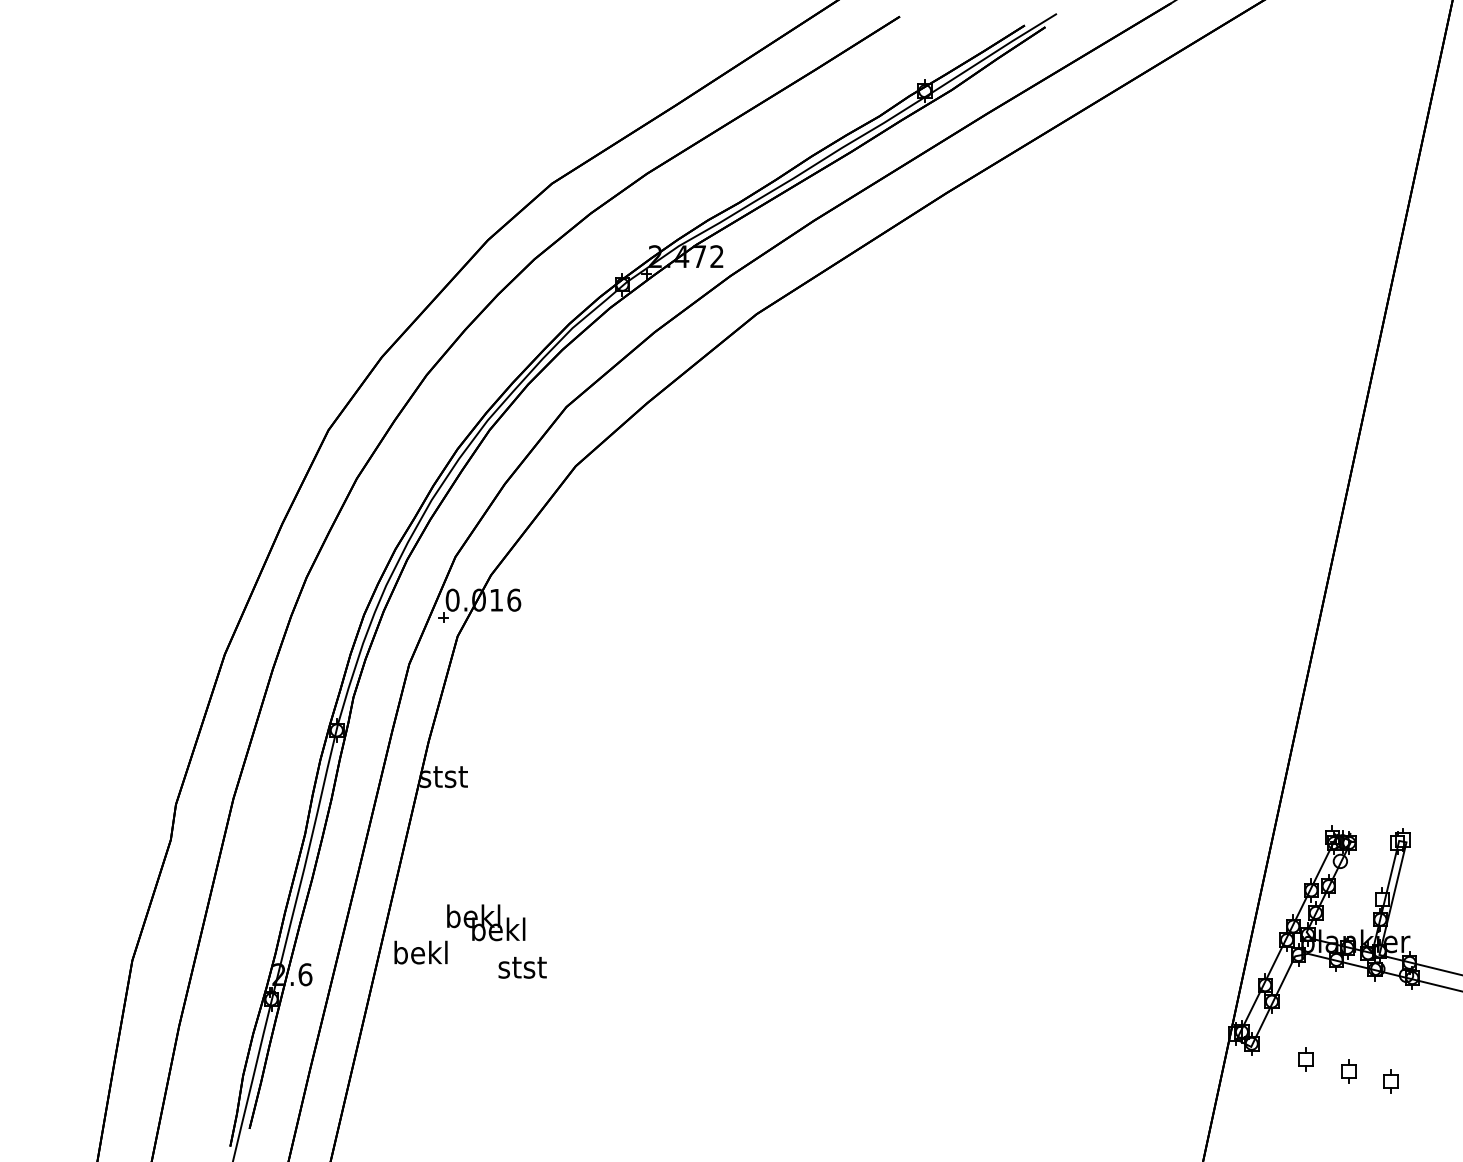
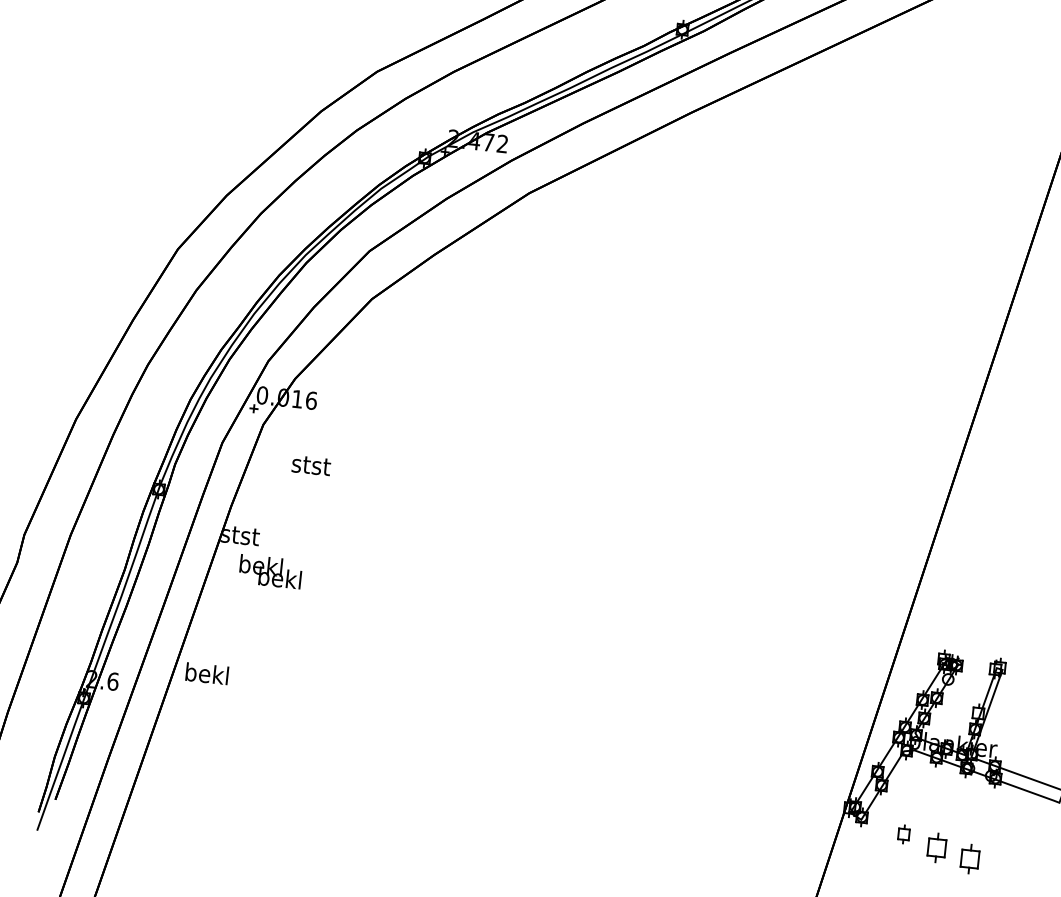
text: (486, 922) -> (270, 571), moved
text: (522, 967) -> (311, 465), moved
part: (1348, 1071) -> (936, 847), size x1.6
part: (1390, 1081) -> (969, 859), size x1.6

